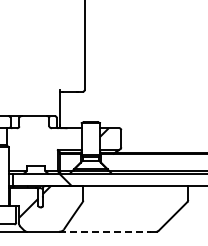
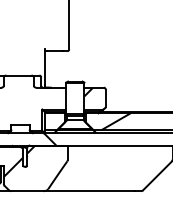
hatch: (131, 161) -> (115, 120), added
line: (104, 231) -> (88, 190), dashed -> solid

